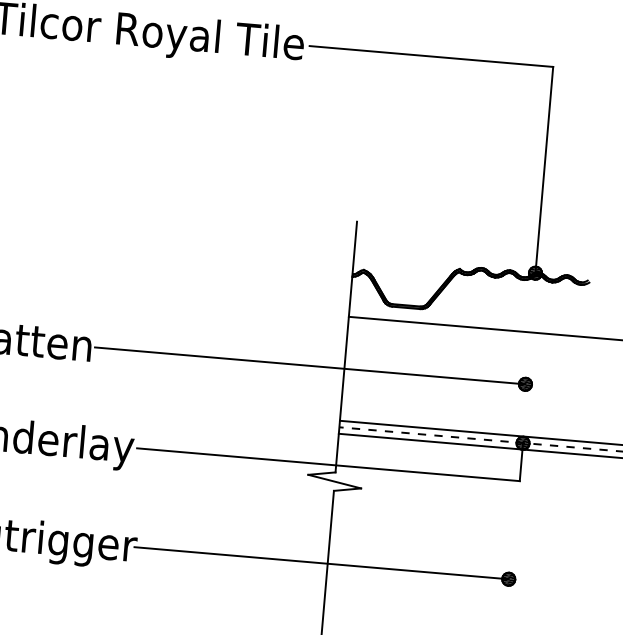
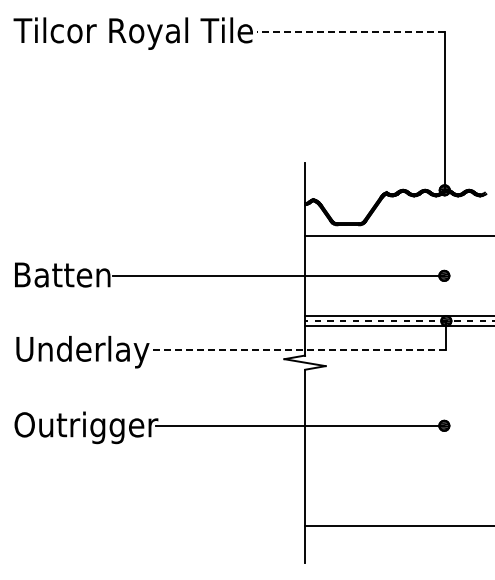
line: (432, 56) -> (351, 31), solid -> dashed
line: (327, 465) -> (298, 350), solid -> dashed

